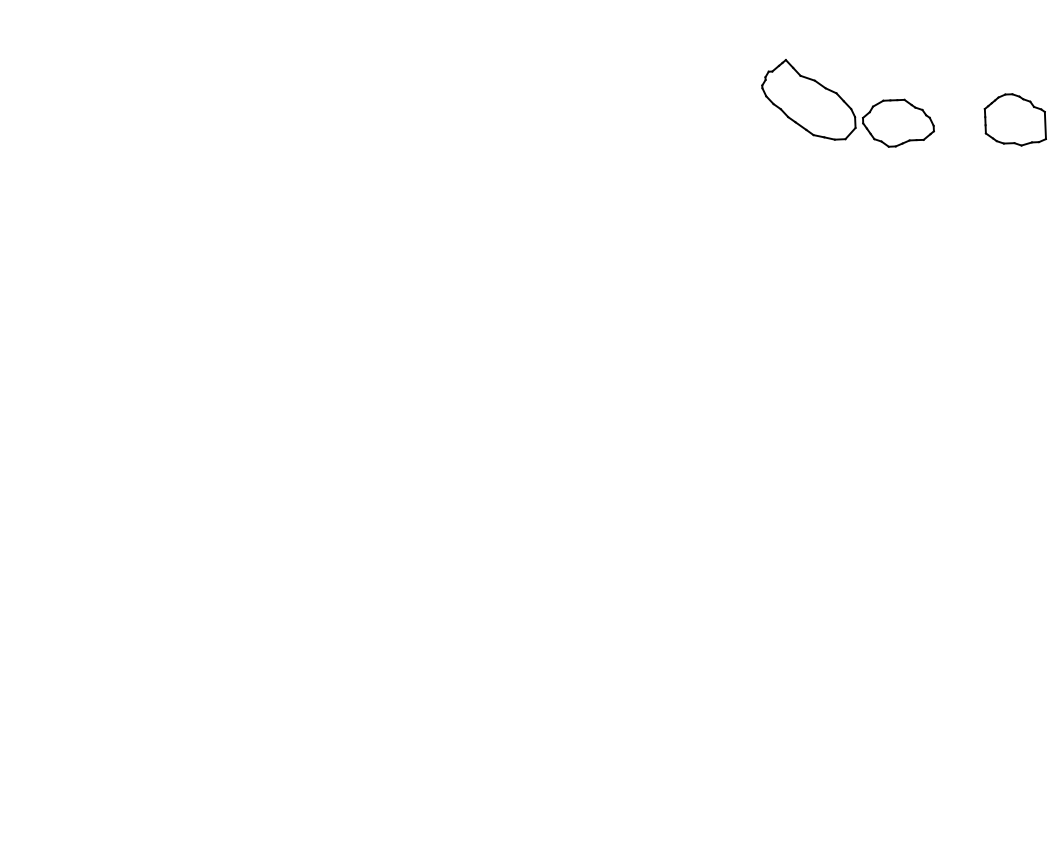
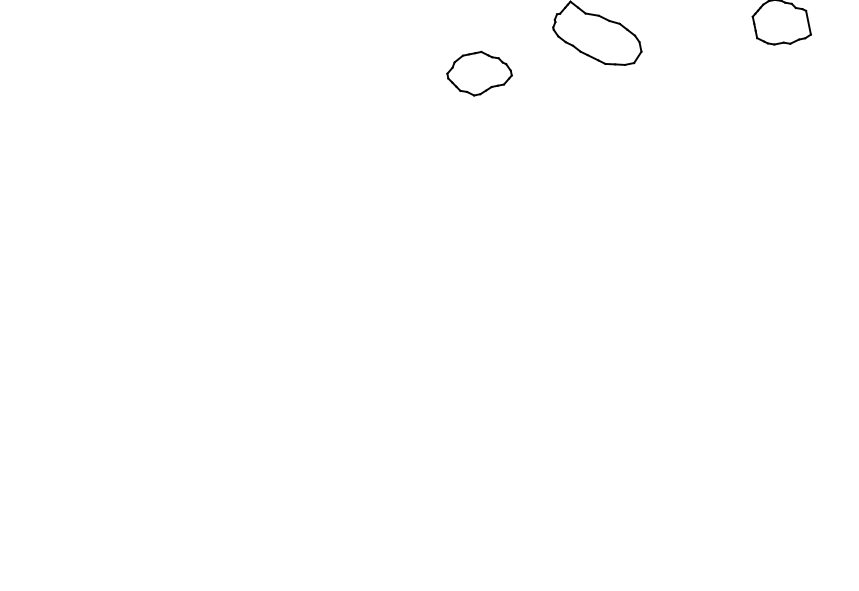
part: (898, 122) -> (479, 72), moved

